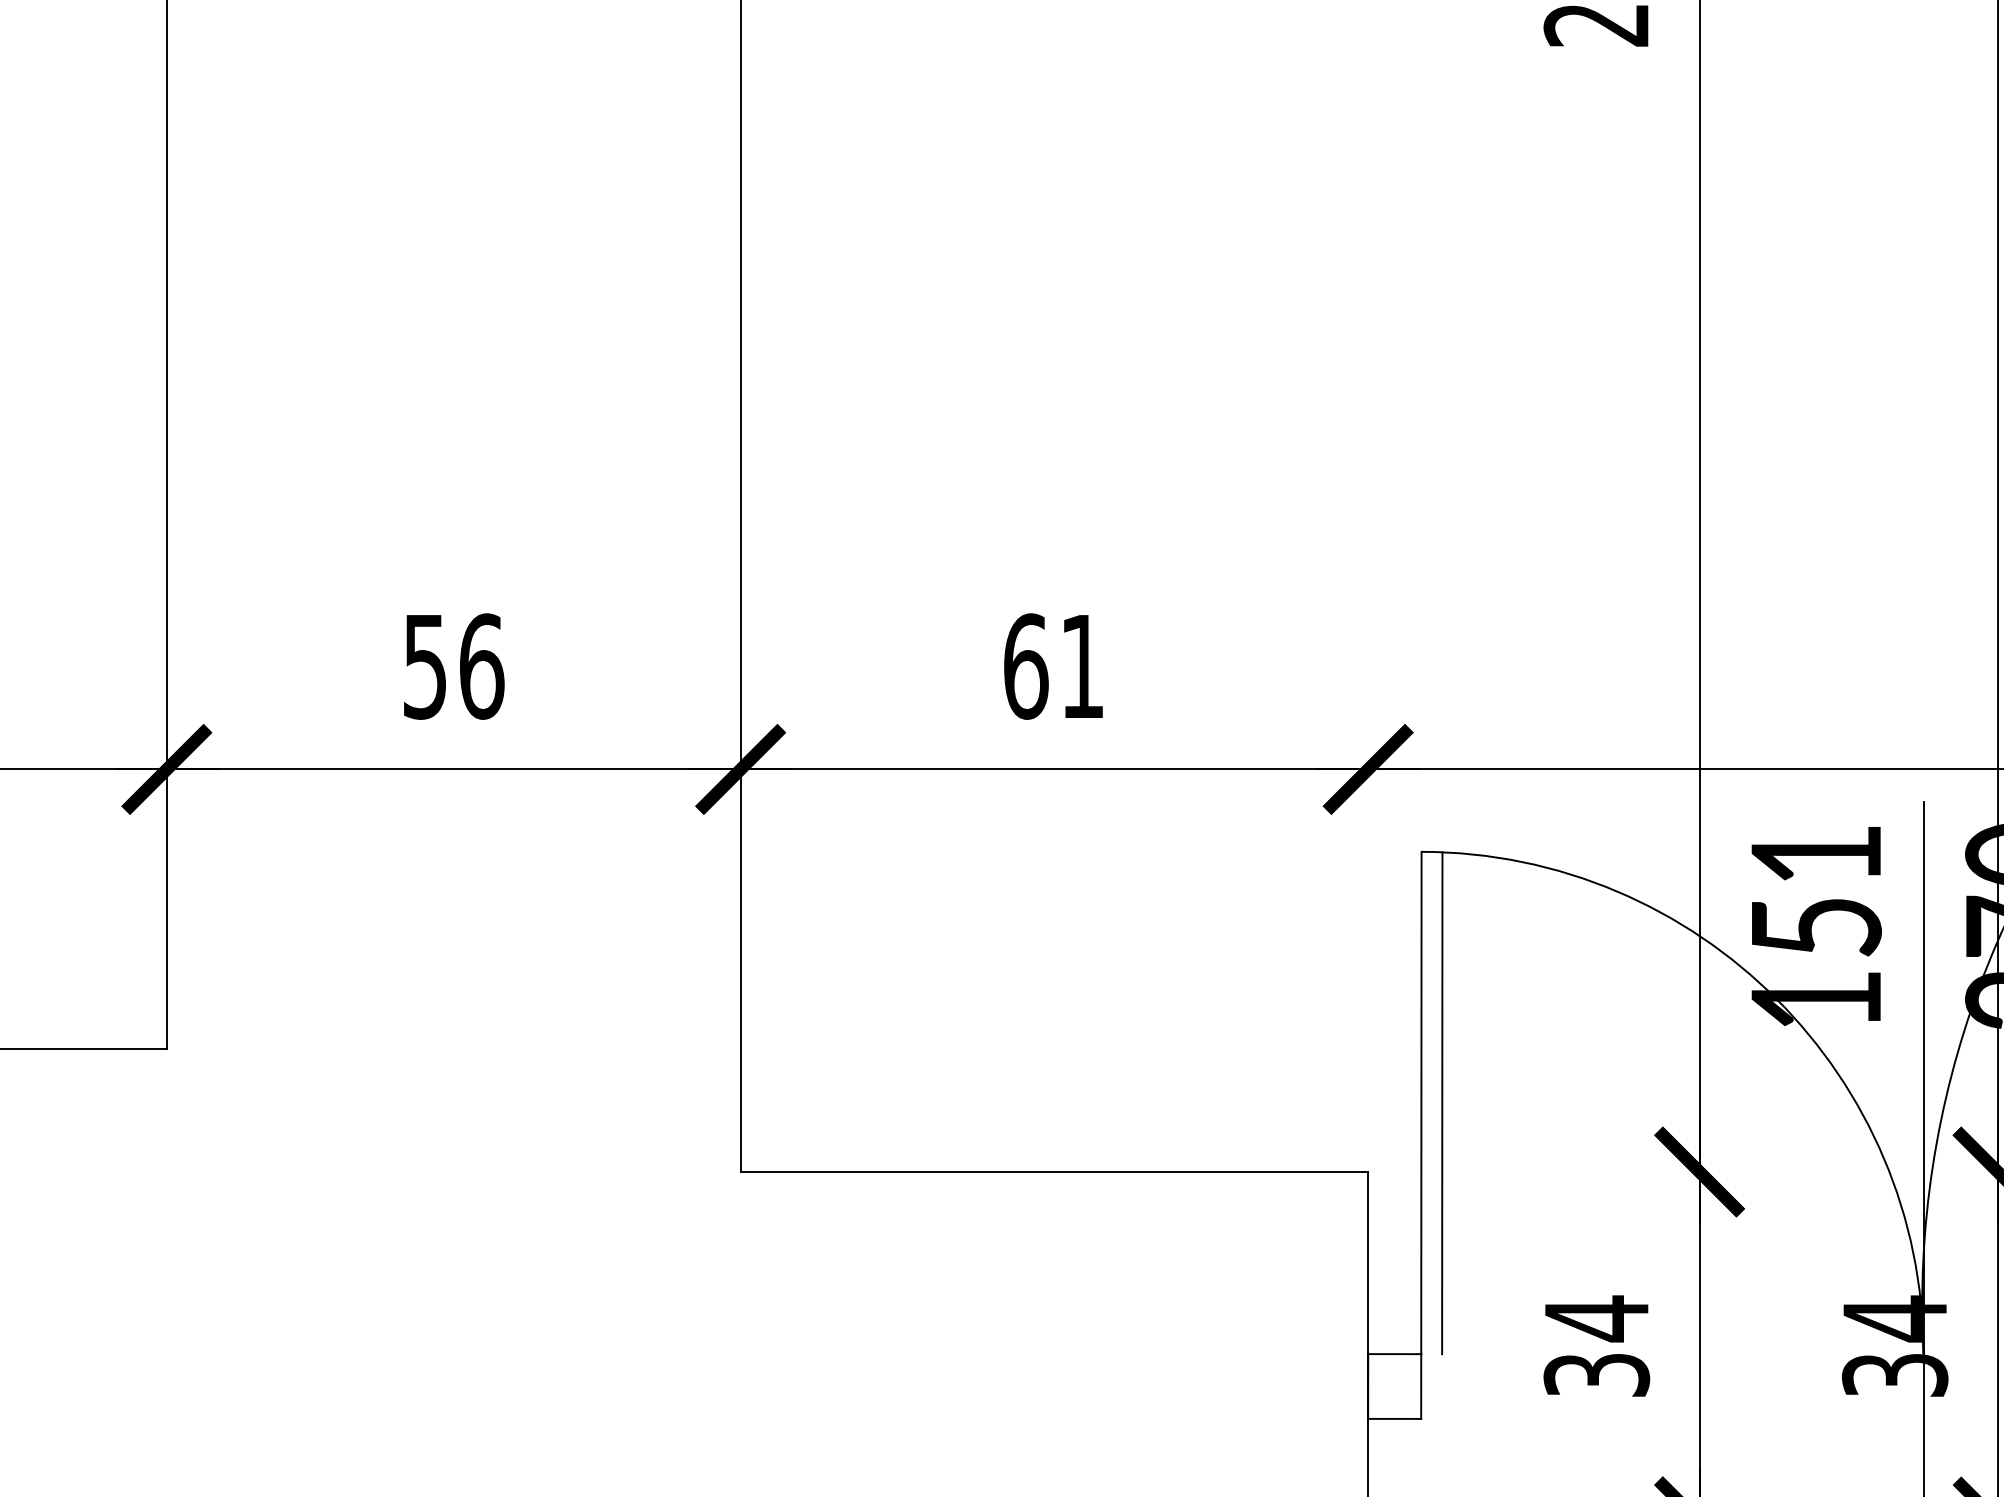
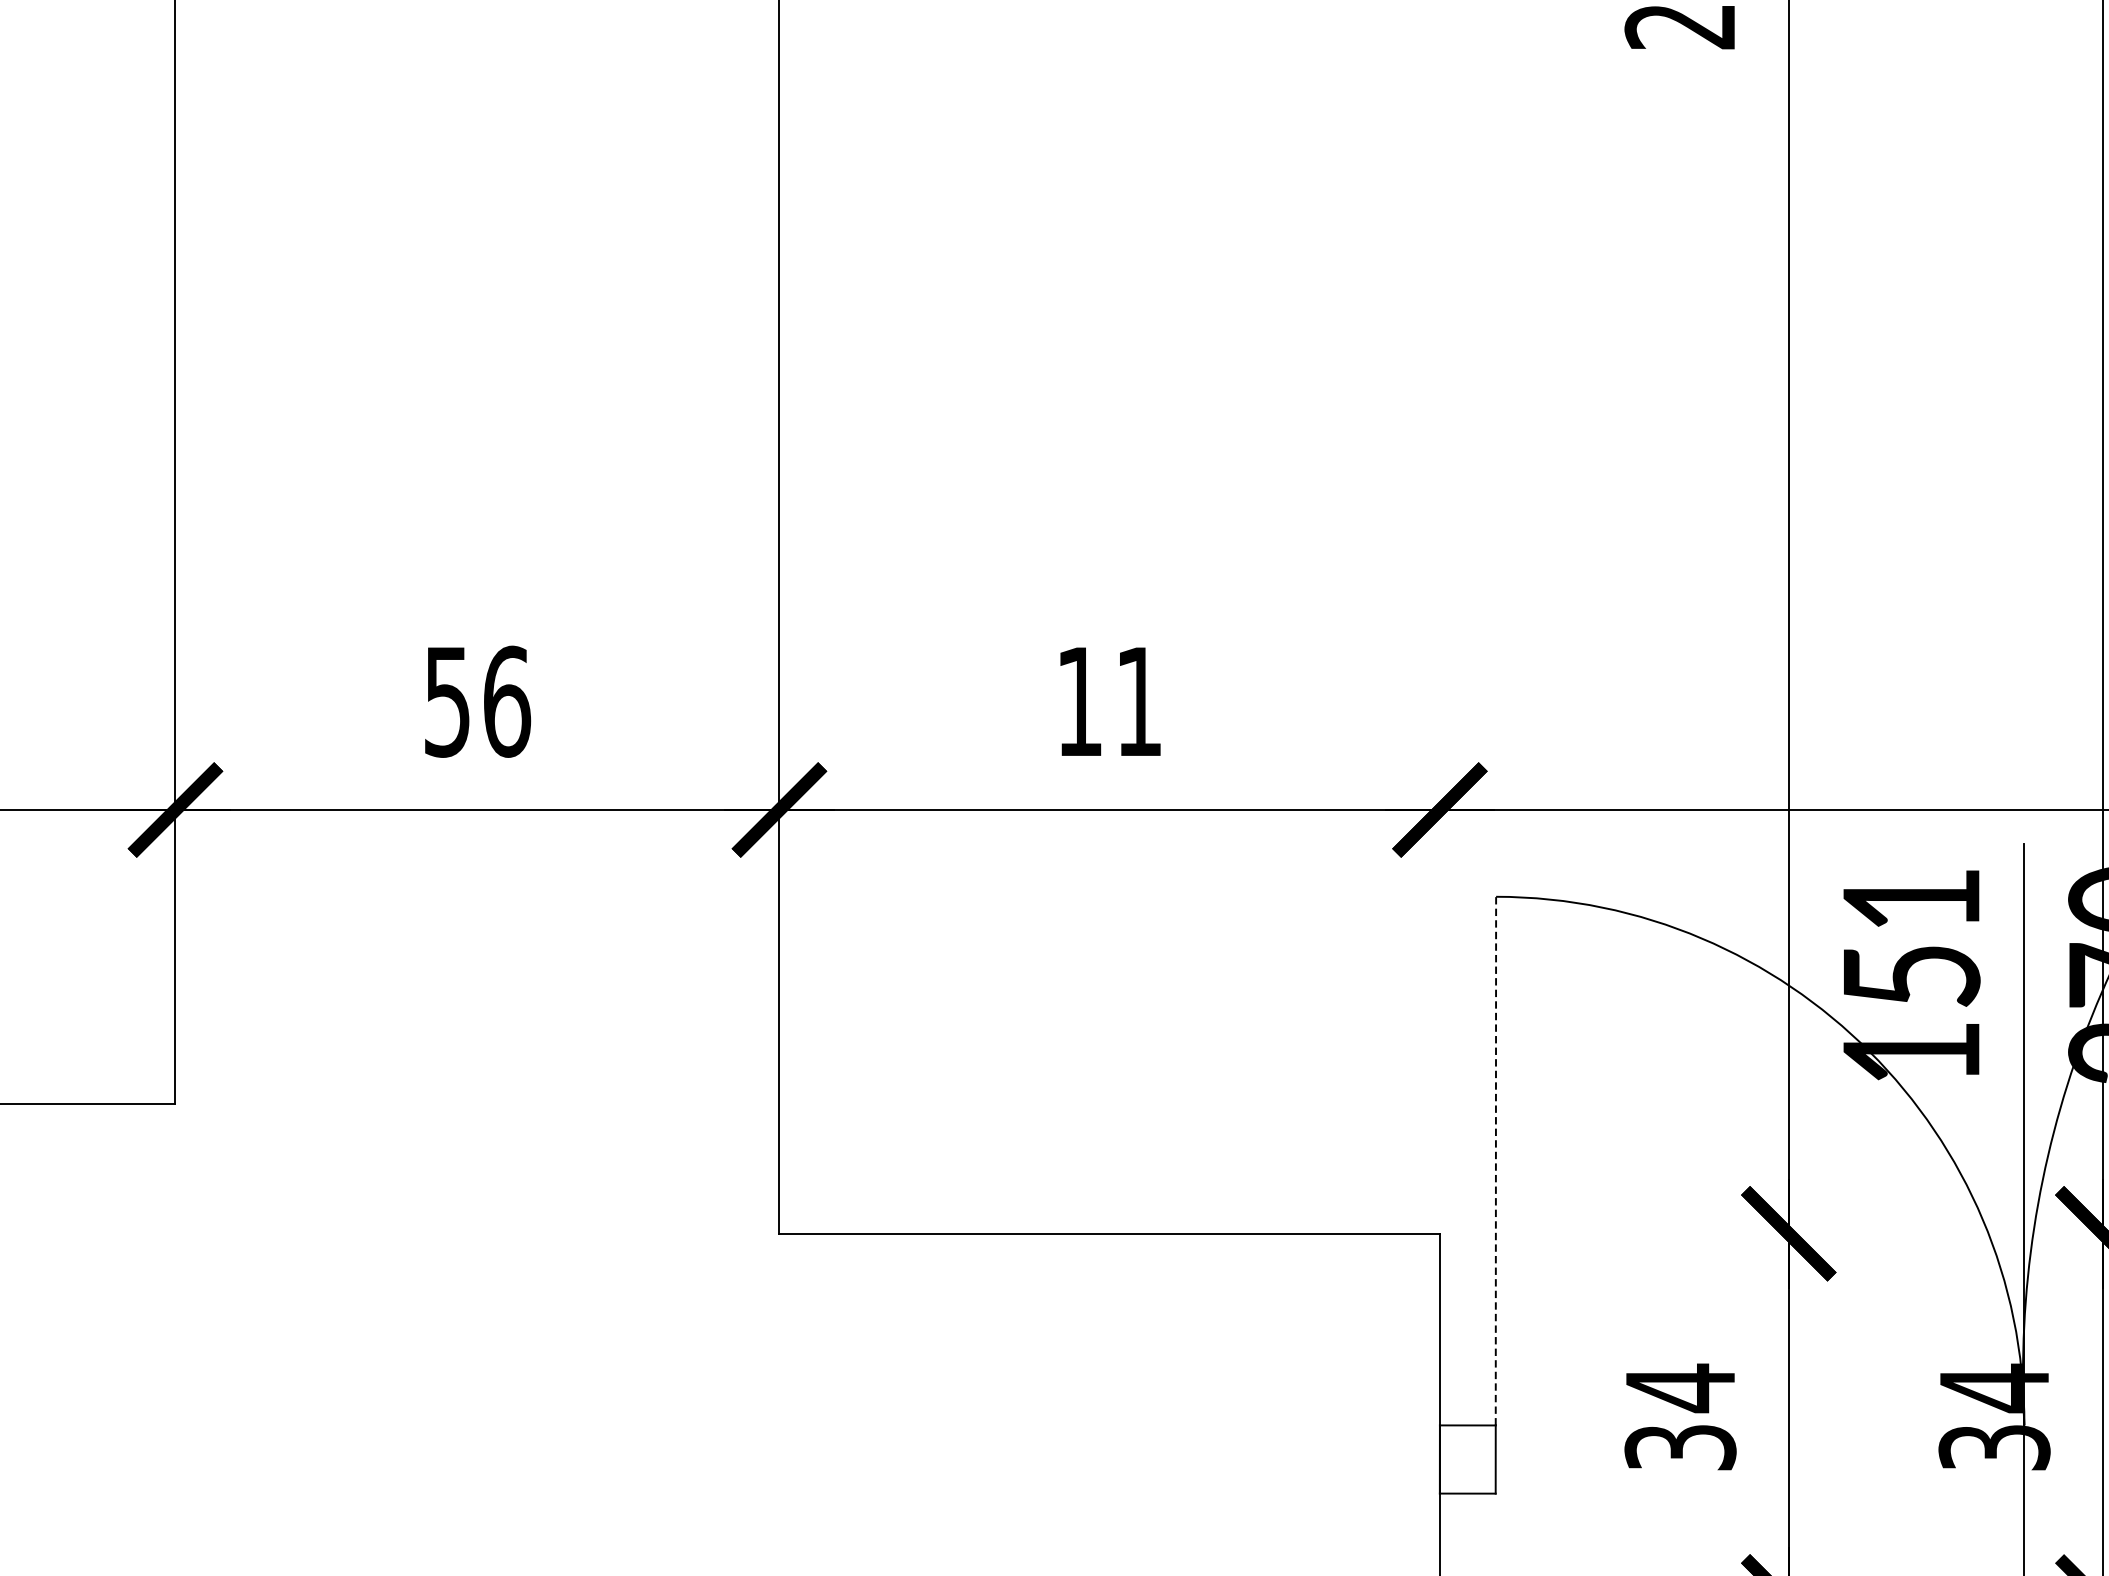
text: (1026, 666) -> (1080, 701), 61 -> 11
line: (1421, 1102) -> (1496, 1160), solid -> dashed
line: (1442, 1103) -> (1518, 1161), removed

